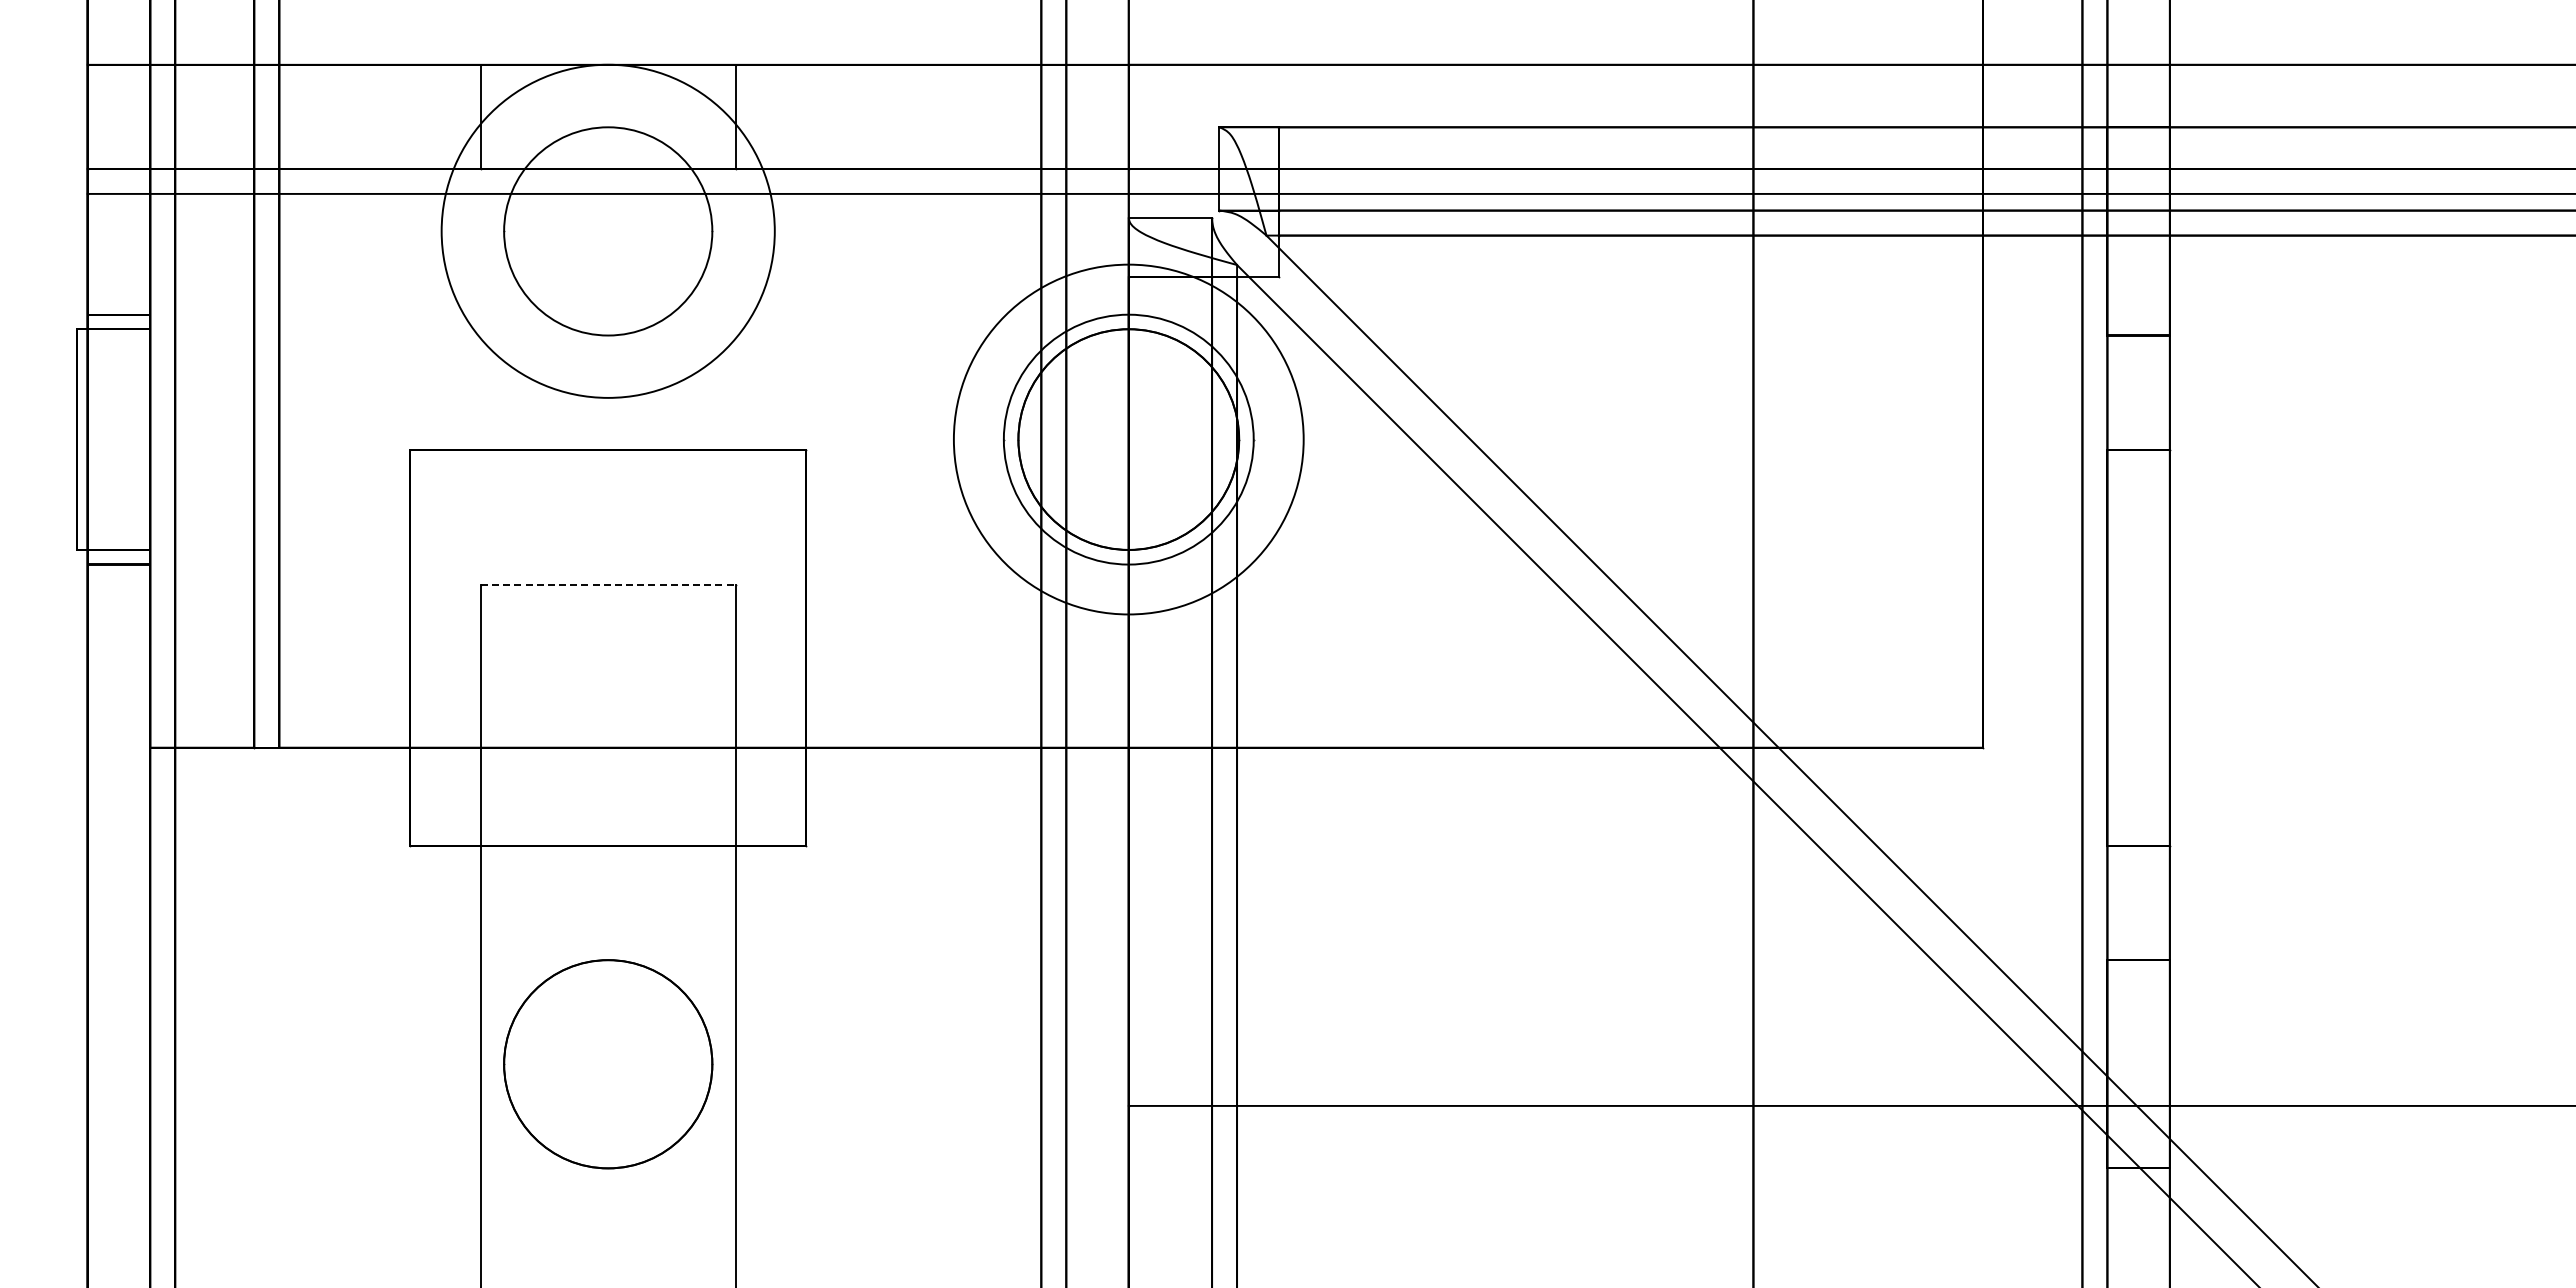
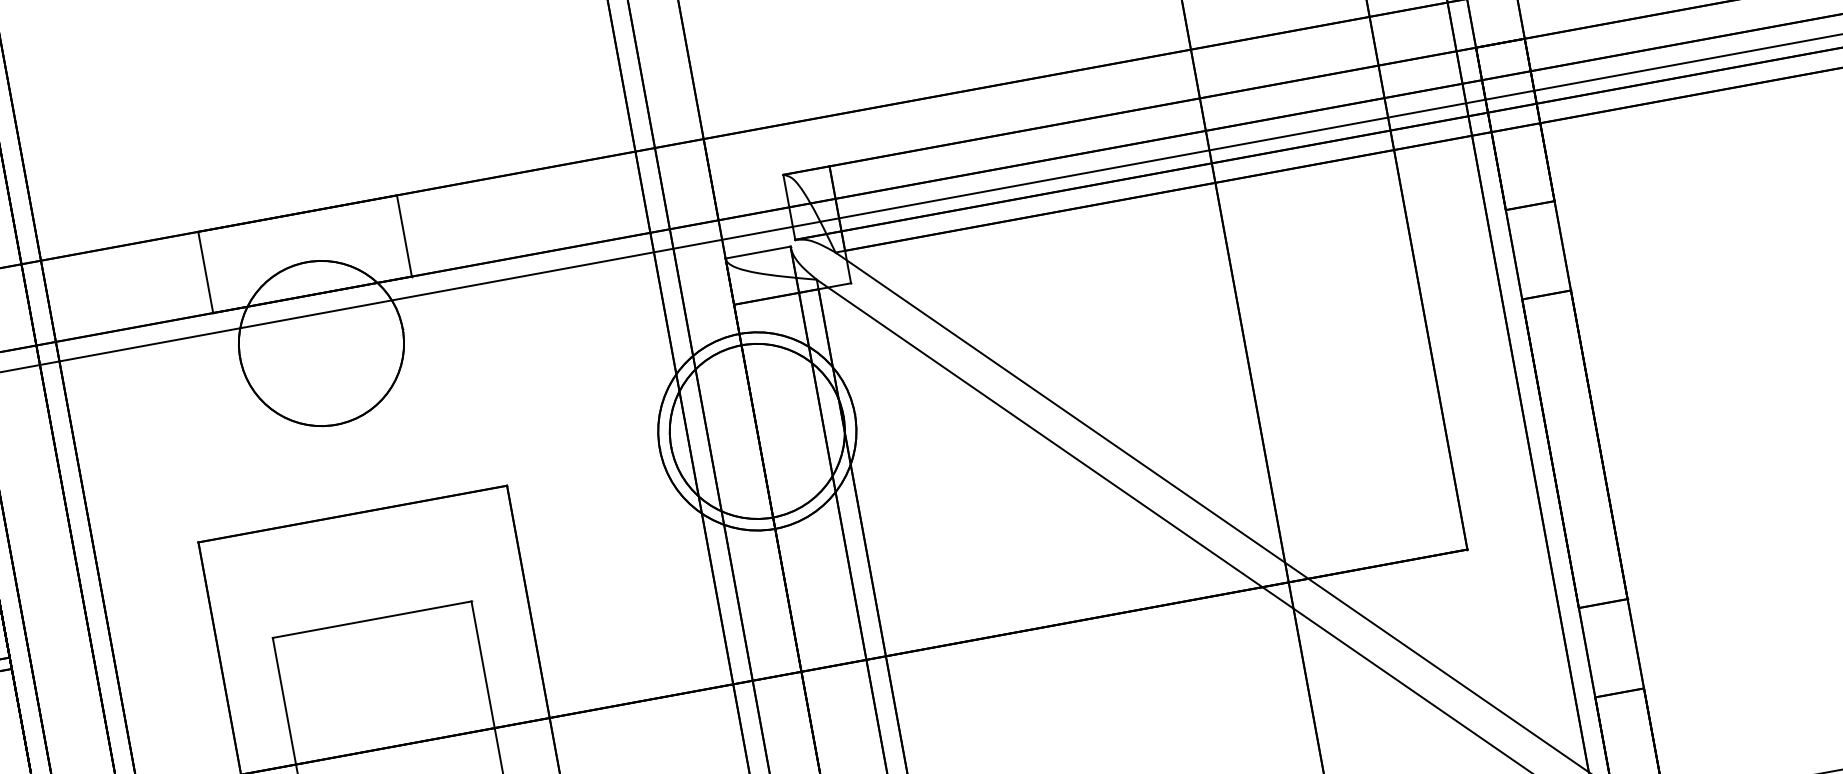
circle: (608, 231) -> (321, 343), size x0.62
circle: (1128, 439) -> (757, 431), size x0.71
line: (608, 585) -> (372, 619), dashed -> solid

